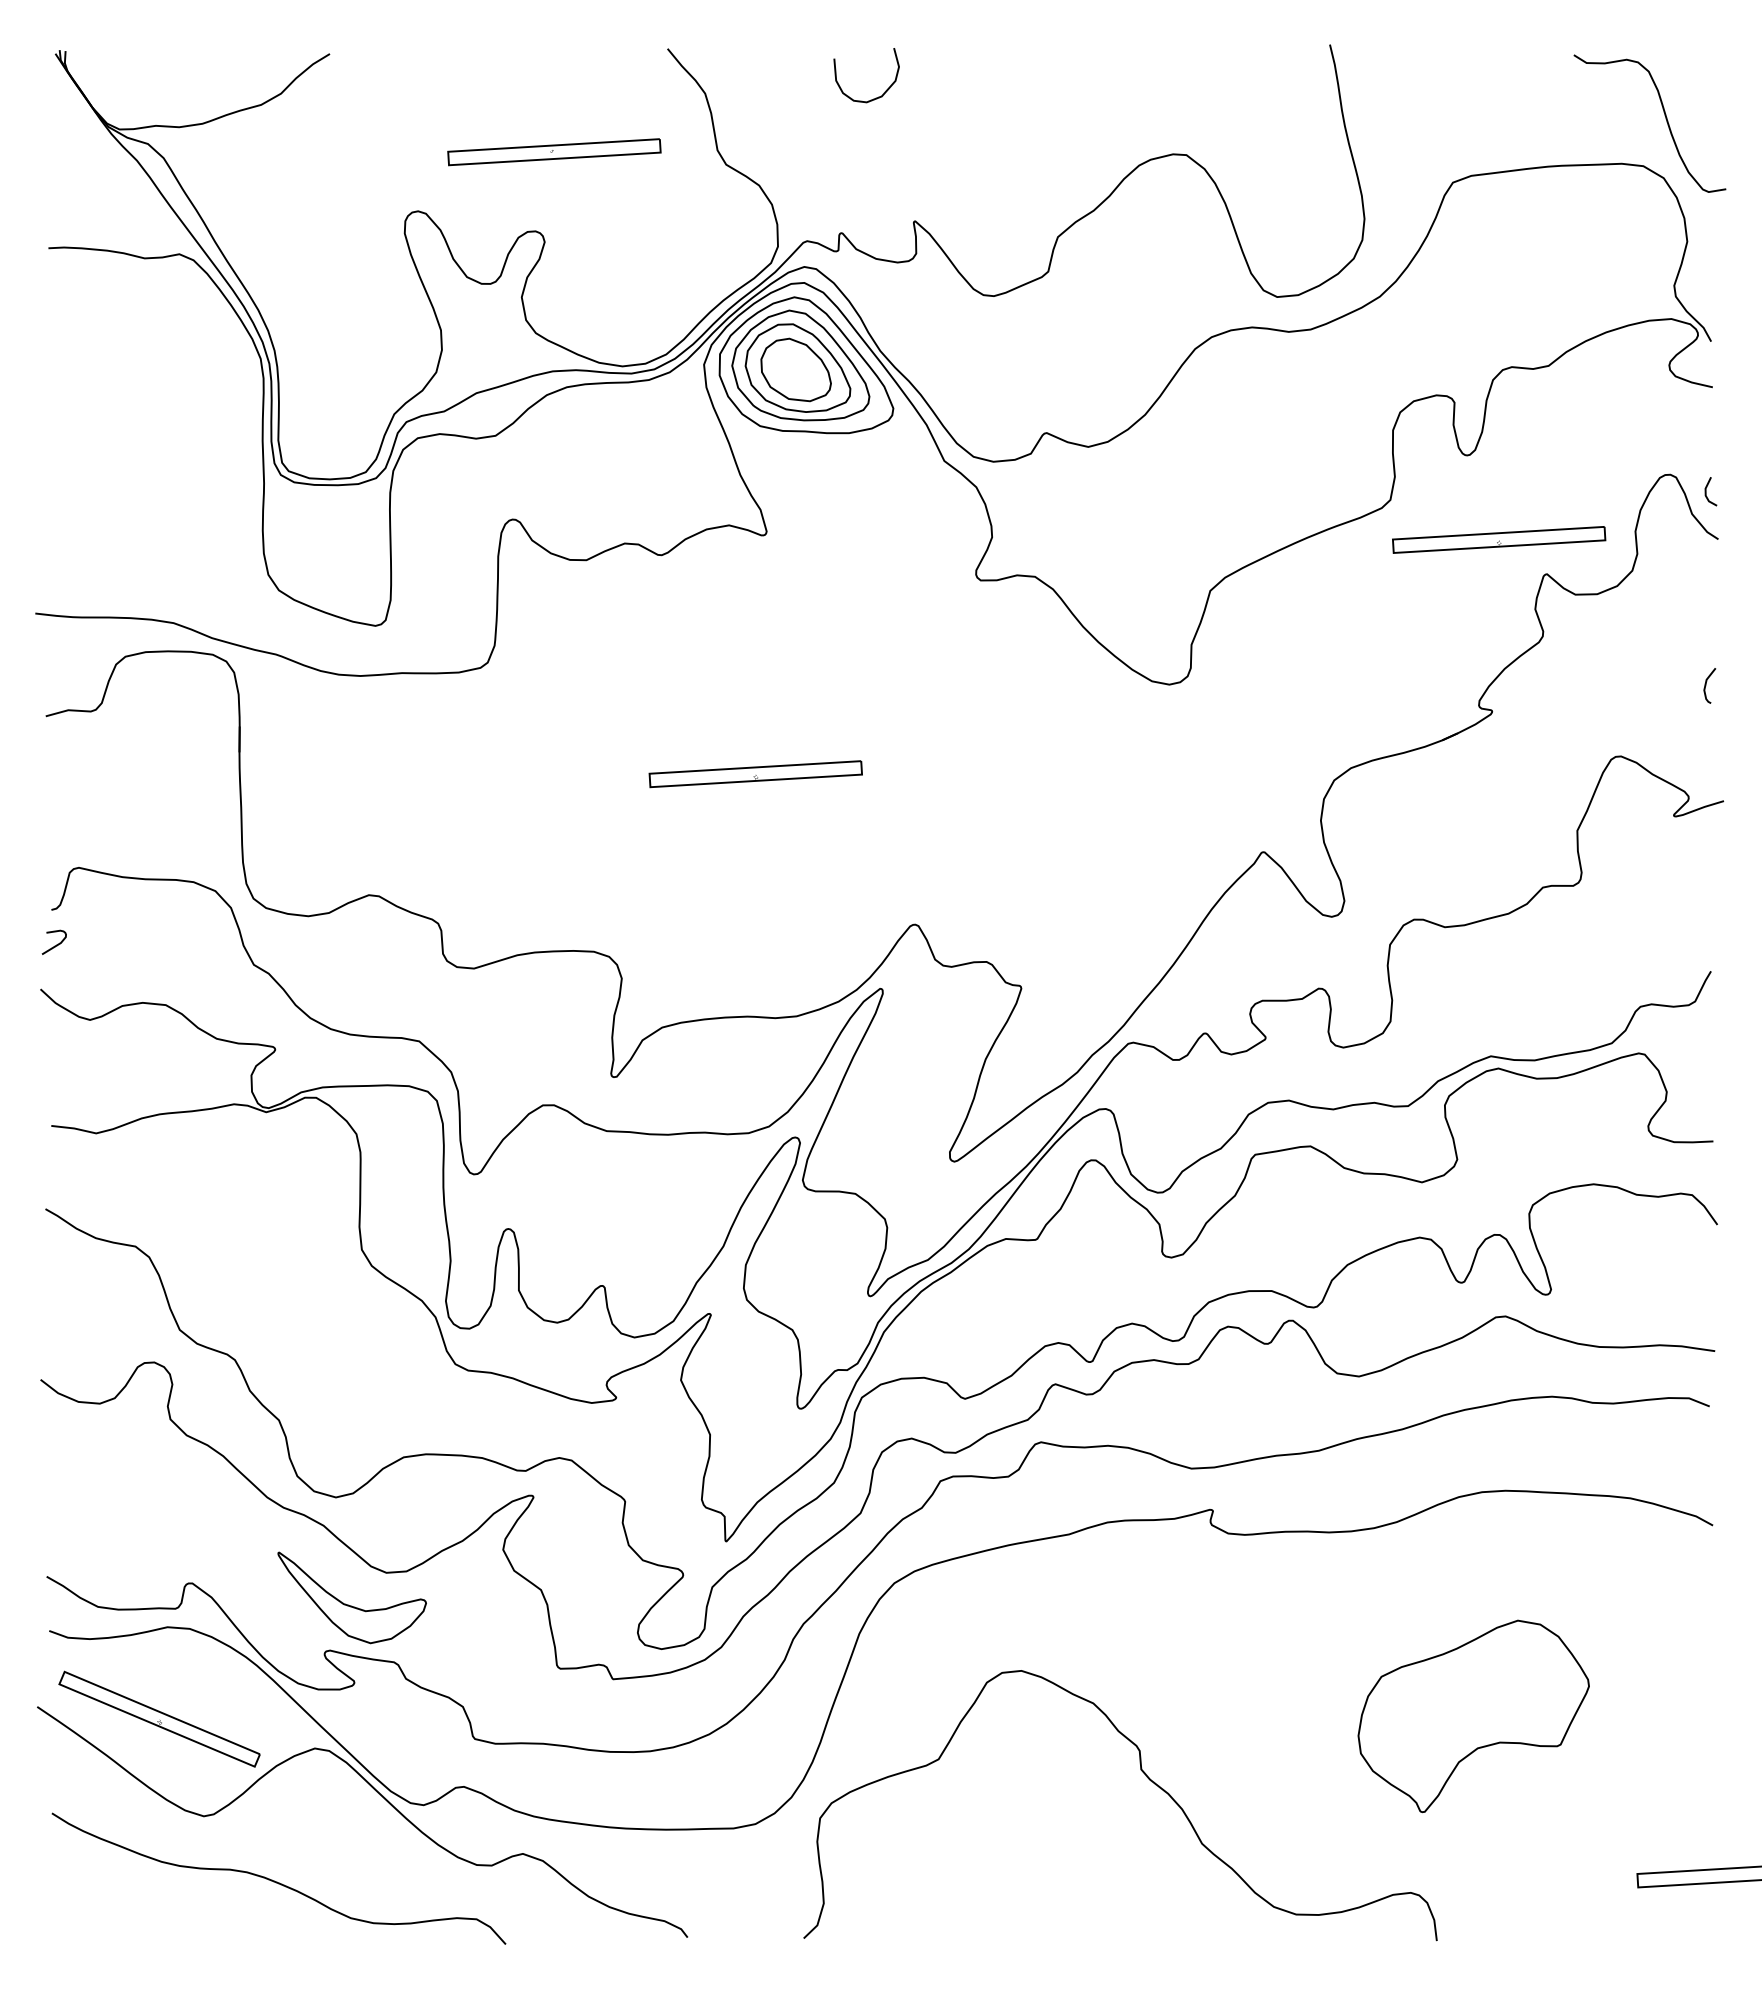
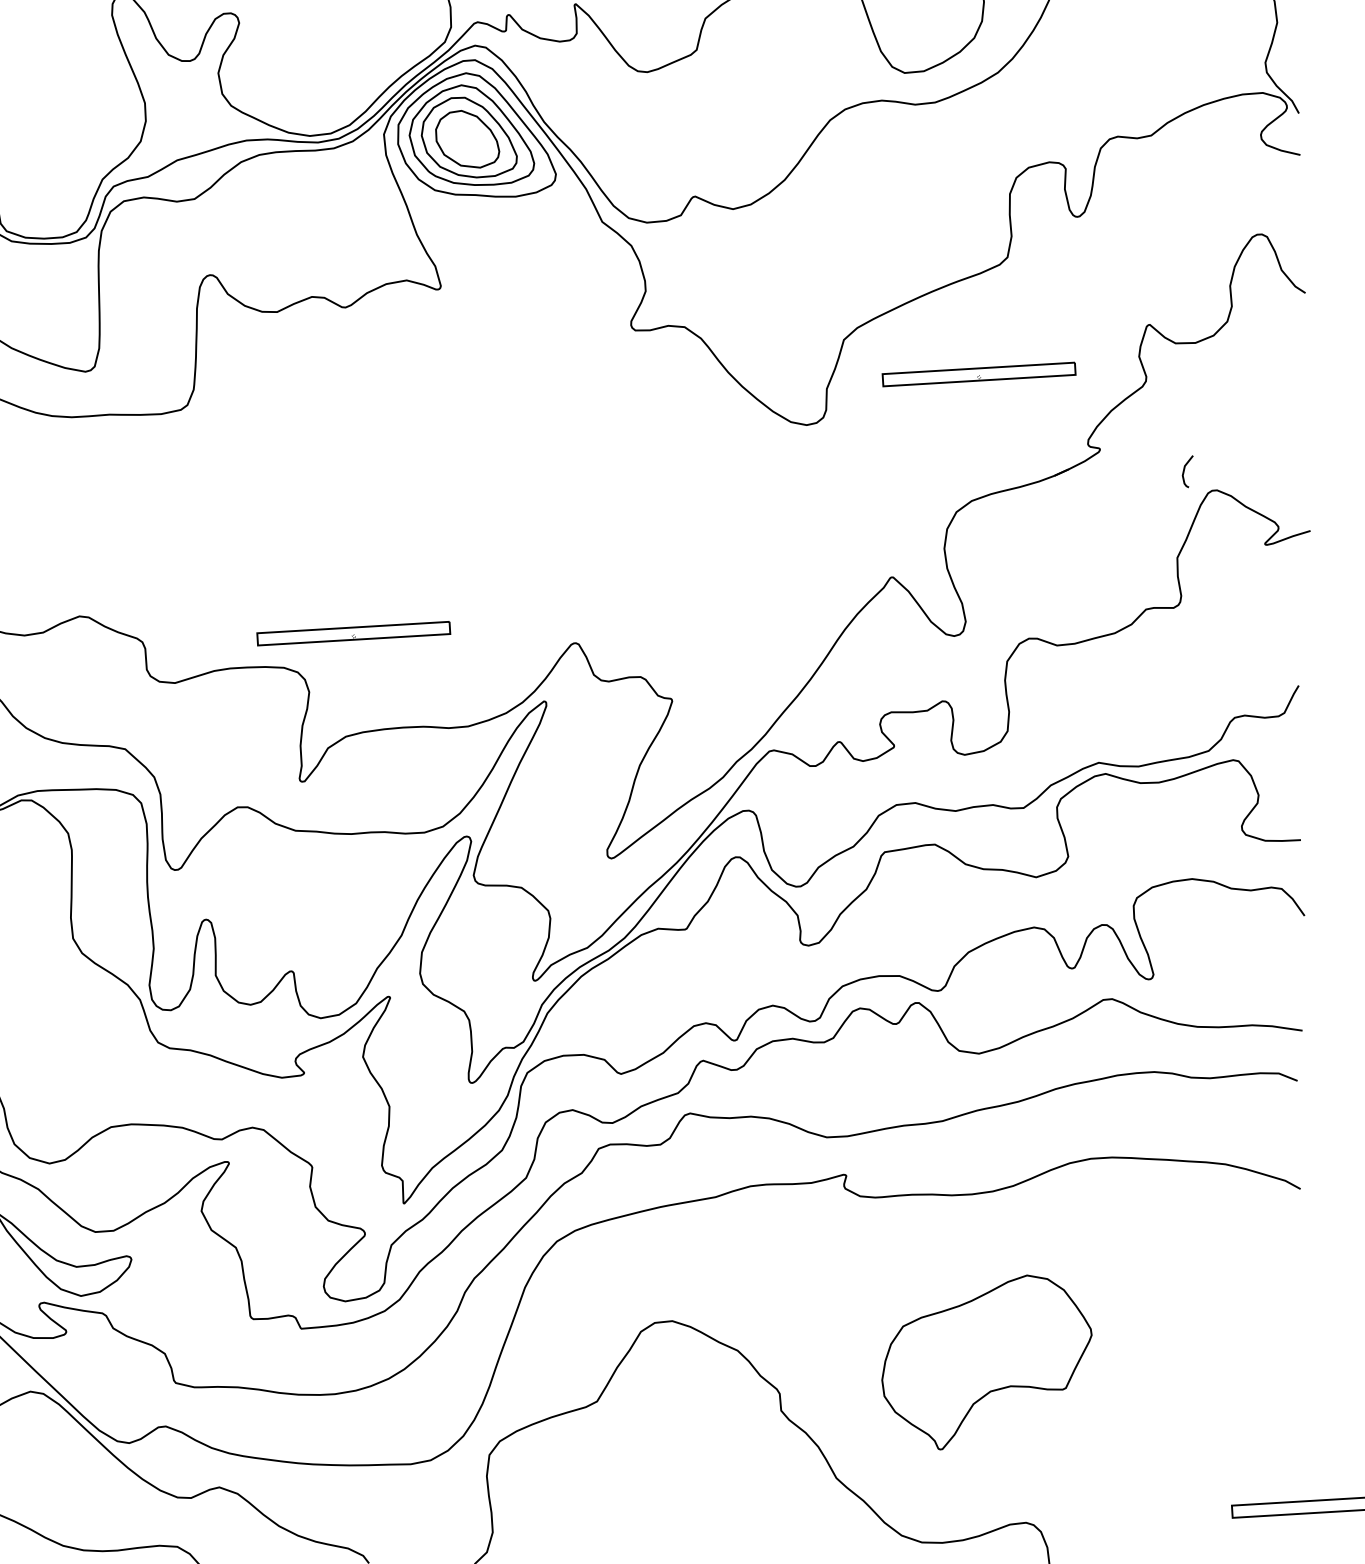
line: (1706, 491) -> (1294, 249), removed
part: (1499, 539) -> (979, 374), moved
curve: (1706, 685) -> (1184, 471), moved
part: (755, 774) -> (353, 633), moved
part: (1473, 1716) -> (986, 1362), moved

